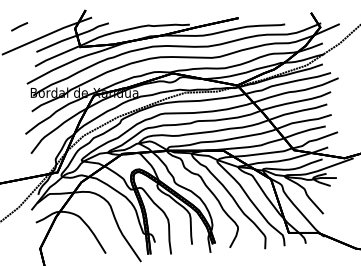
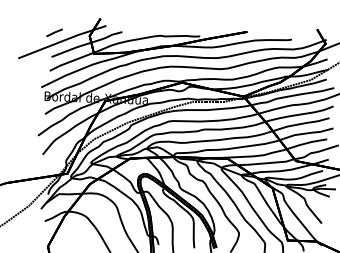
line: (19, 26) -> (54, 32), moved

